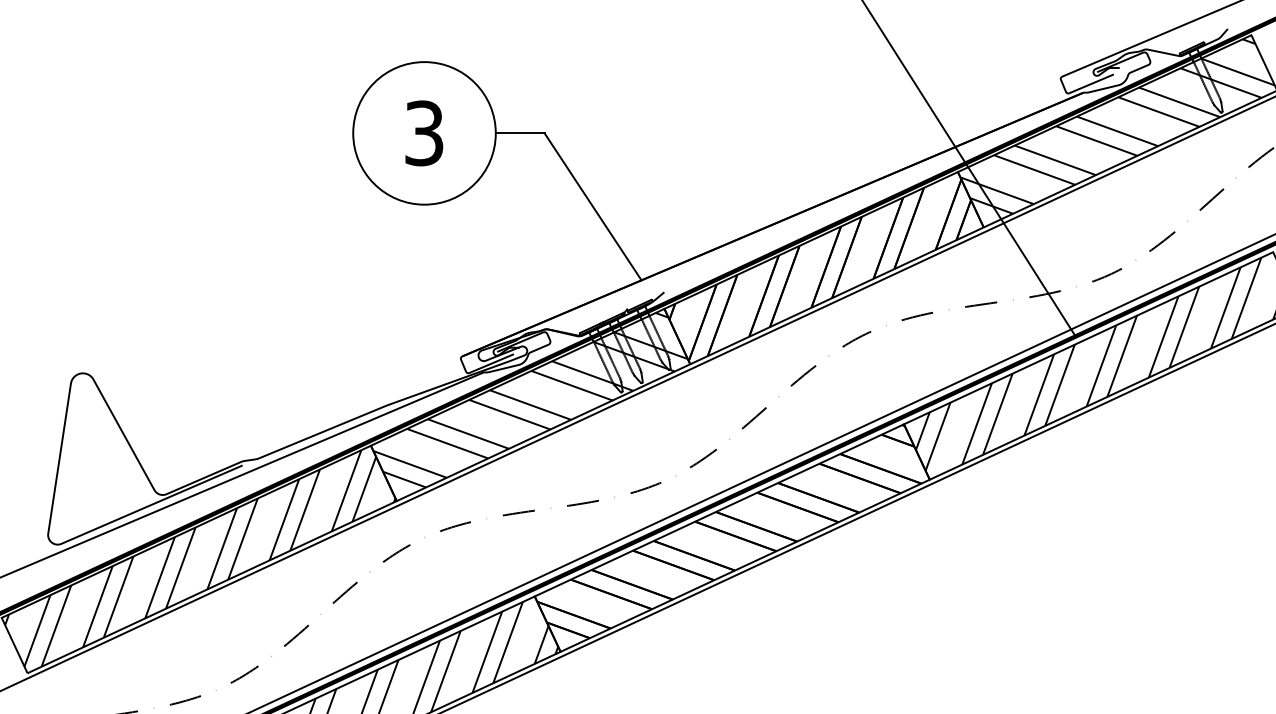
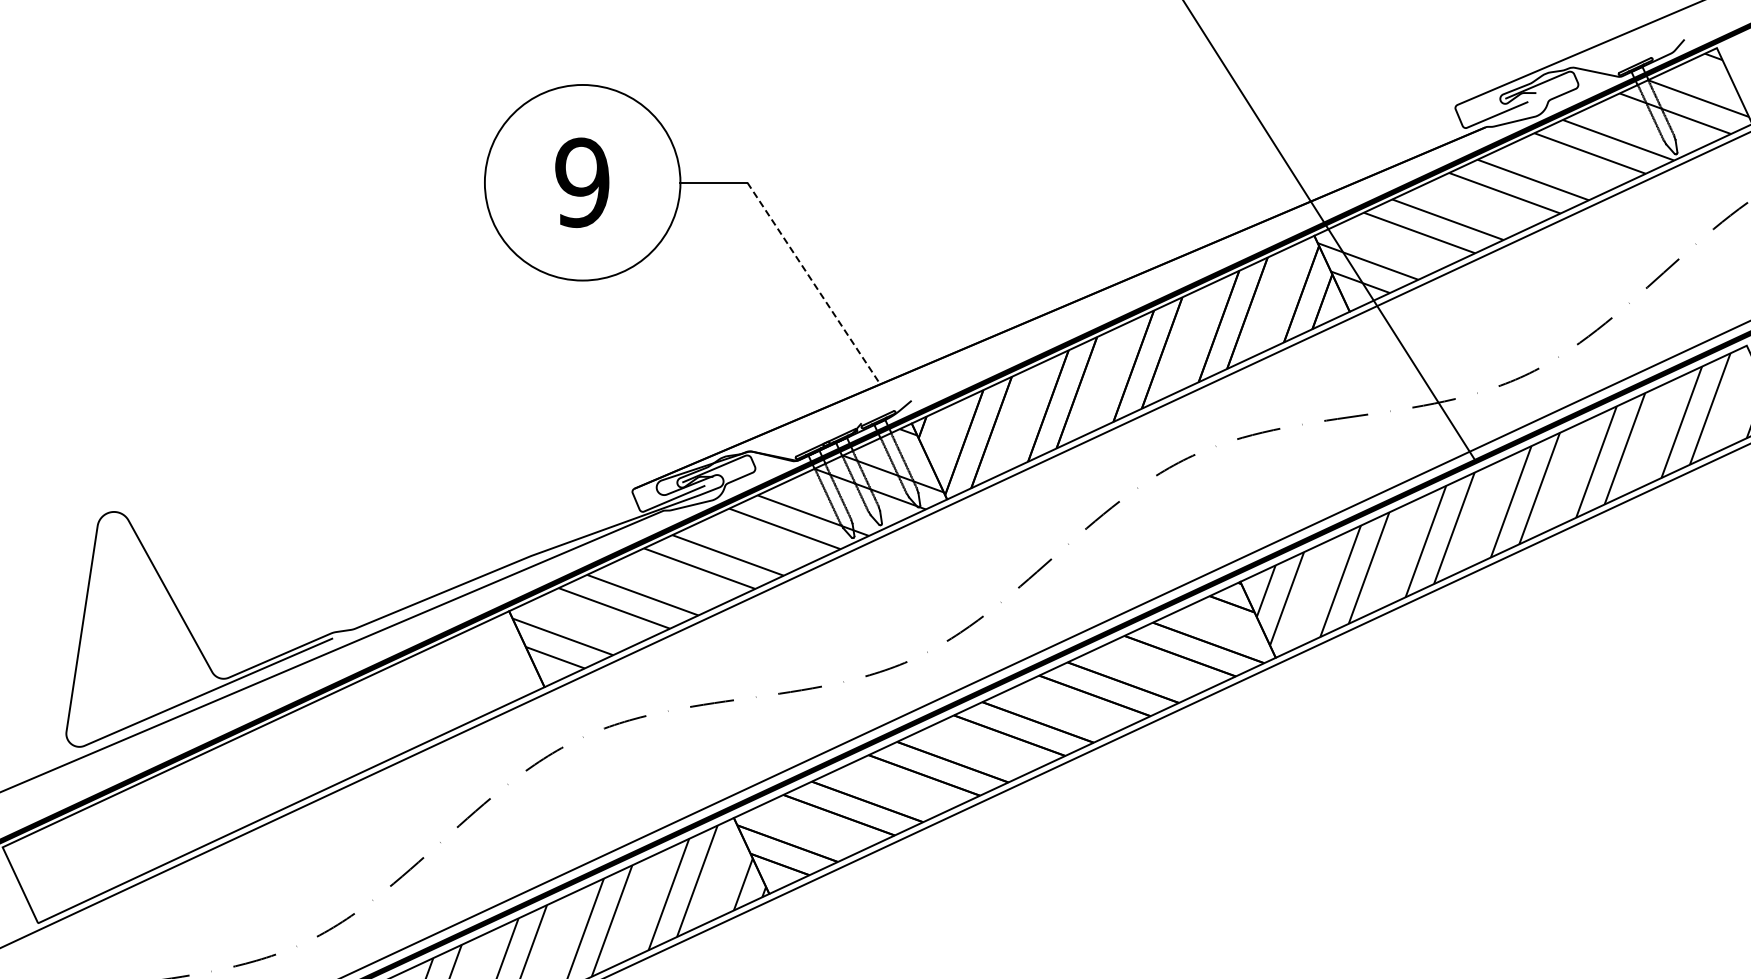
text: (424, 133) -> (582, 182), 3 -> 9
line: (592, 206) -> (813, 283), solid -> dashed
hatch: (199, 558) -> (274, 765), removed

